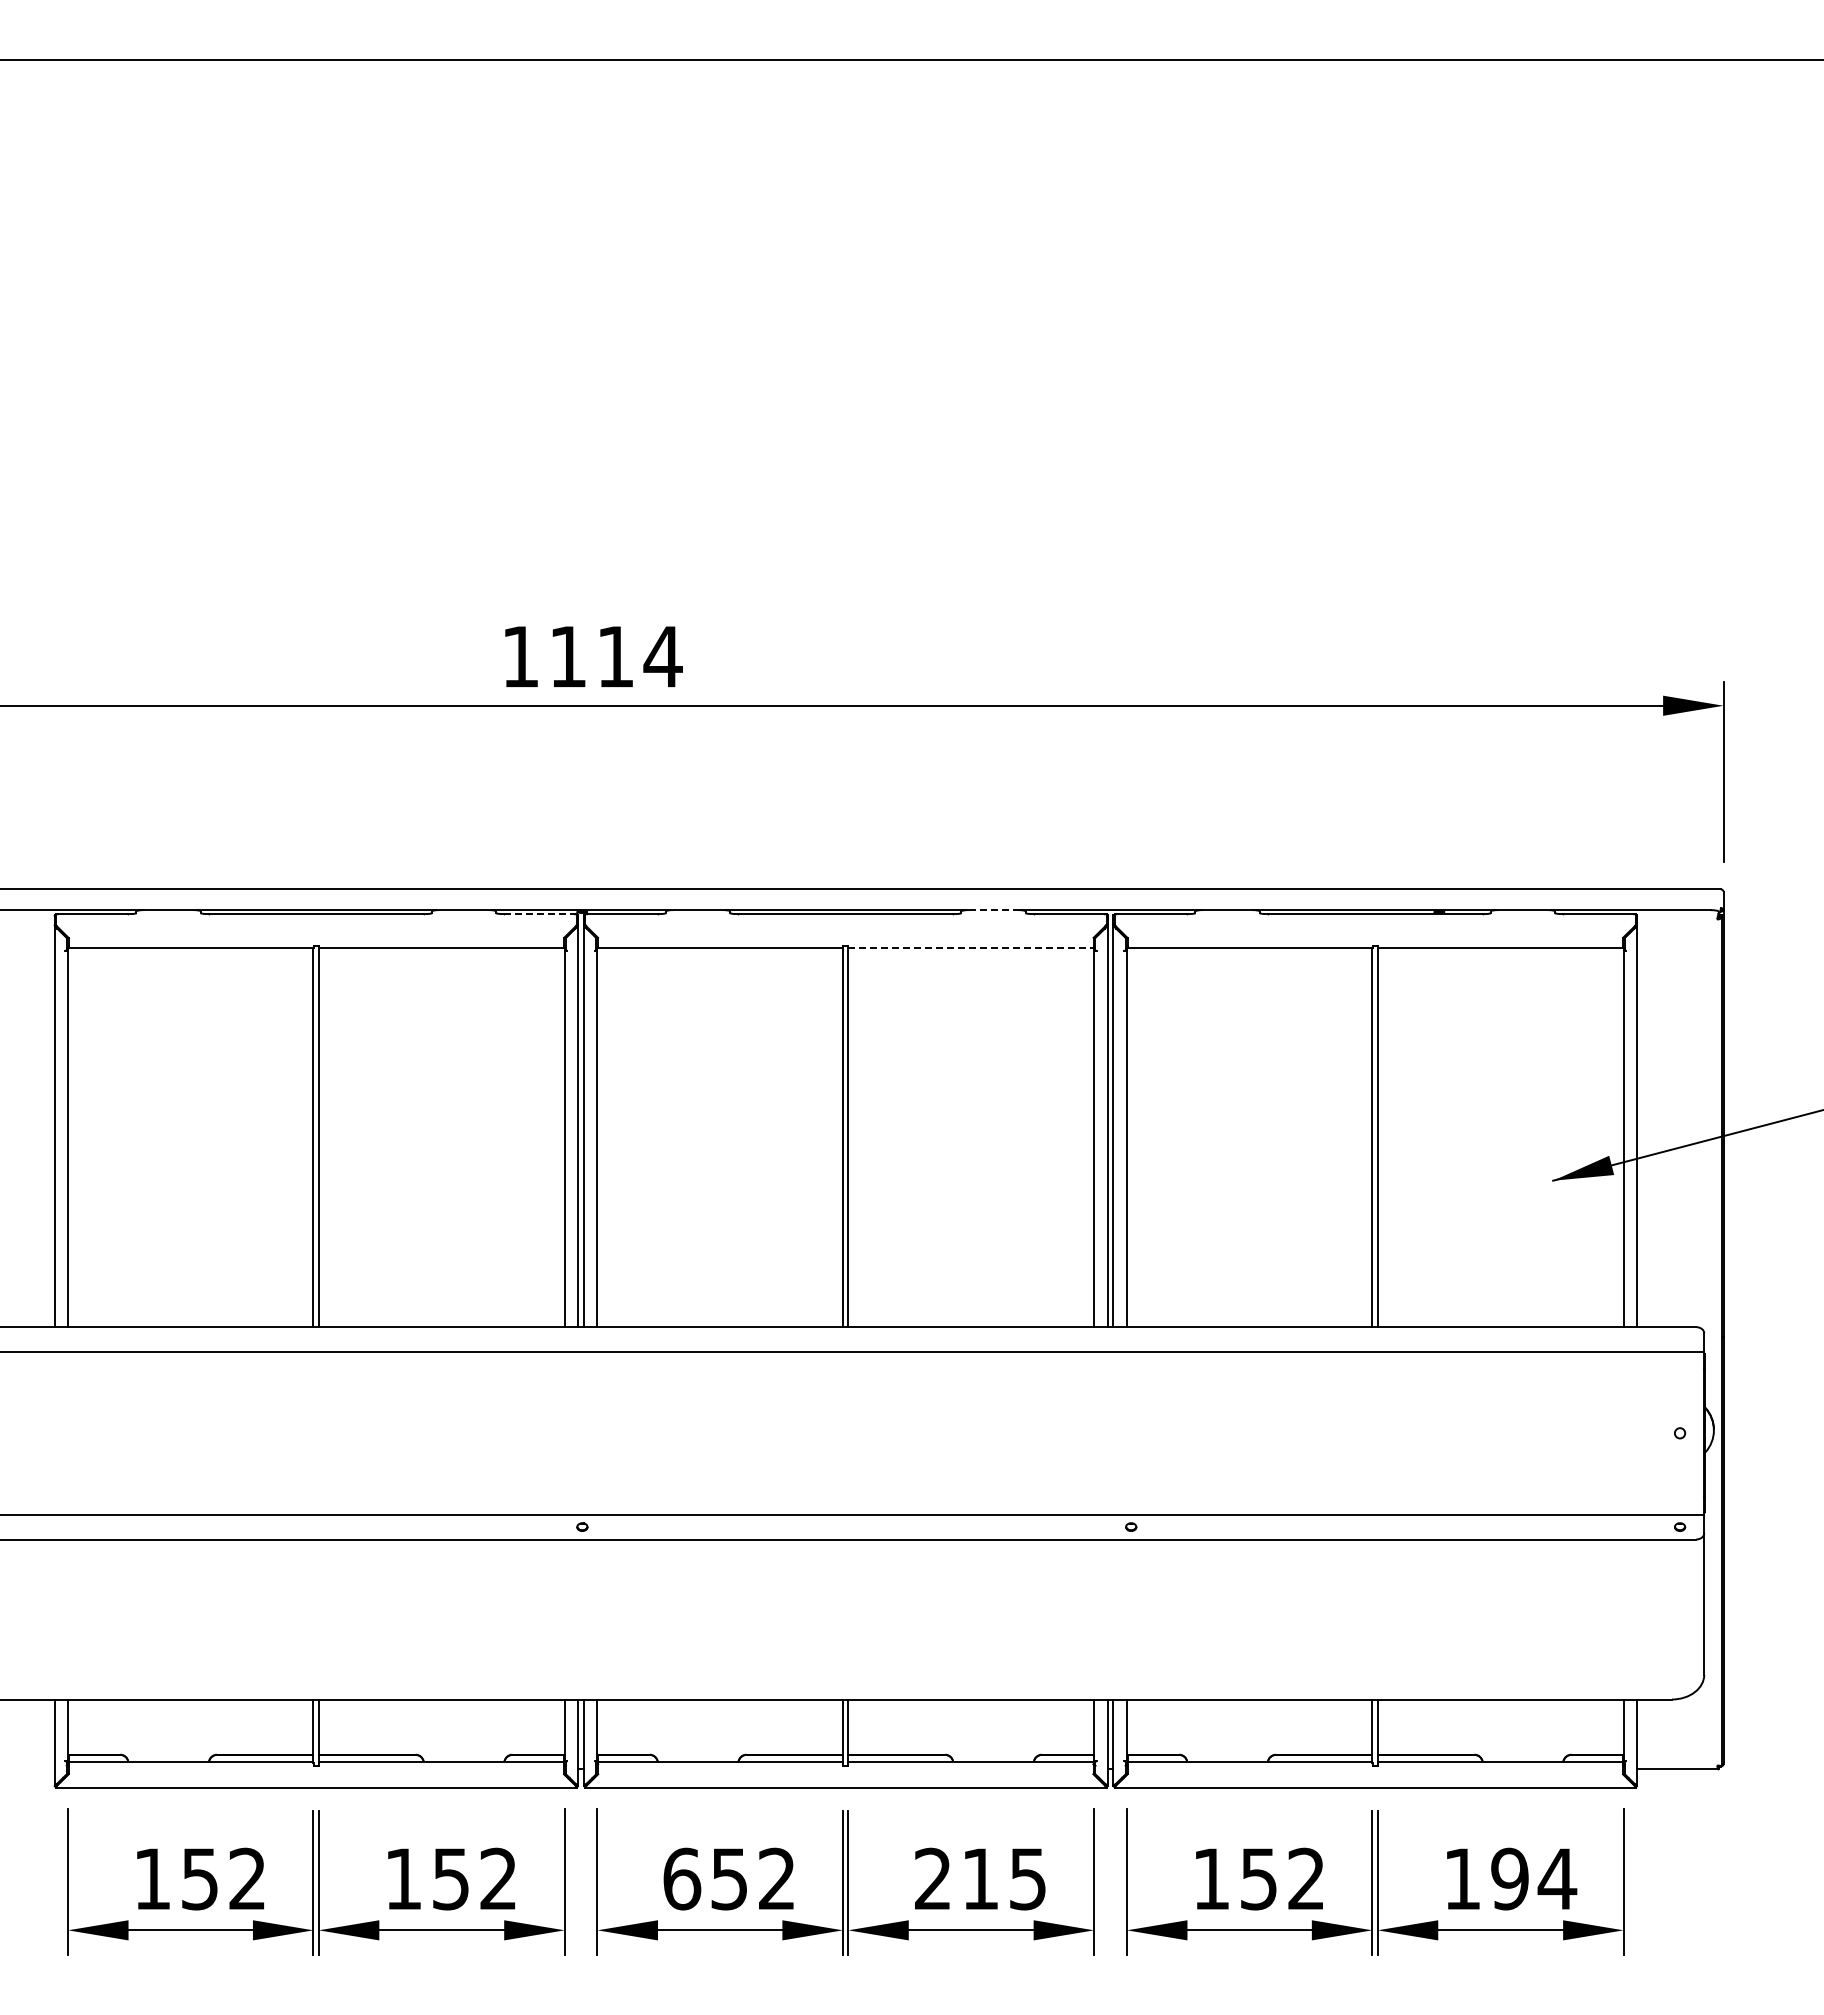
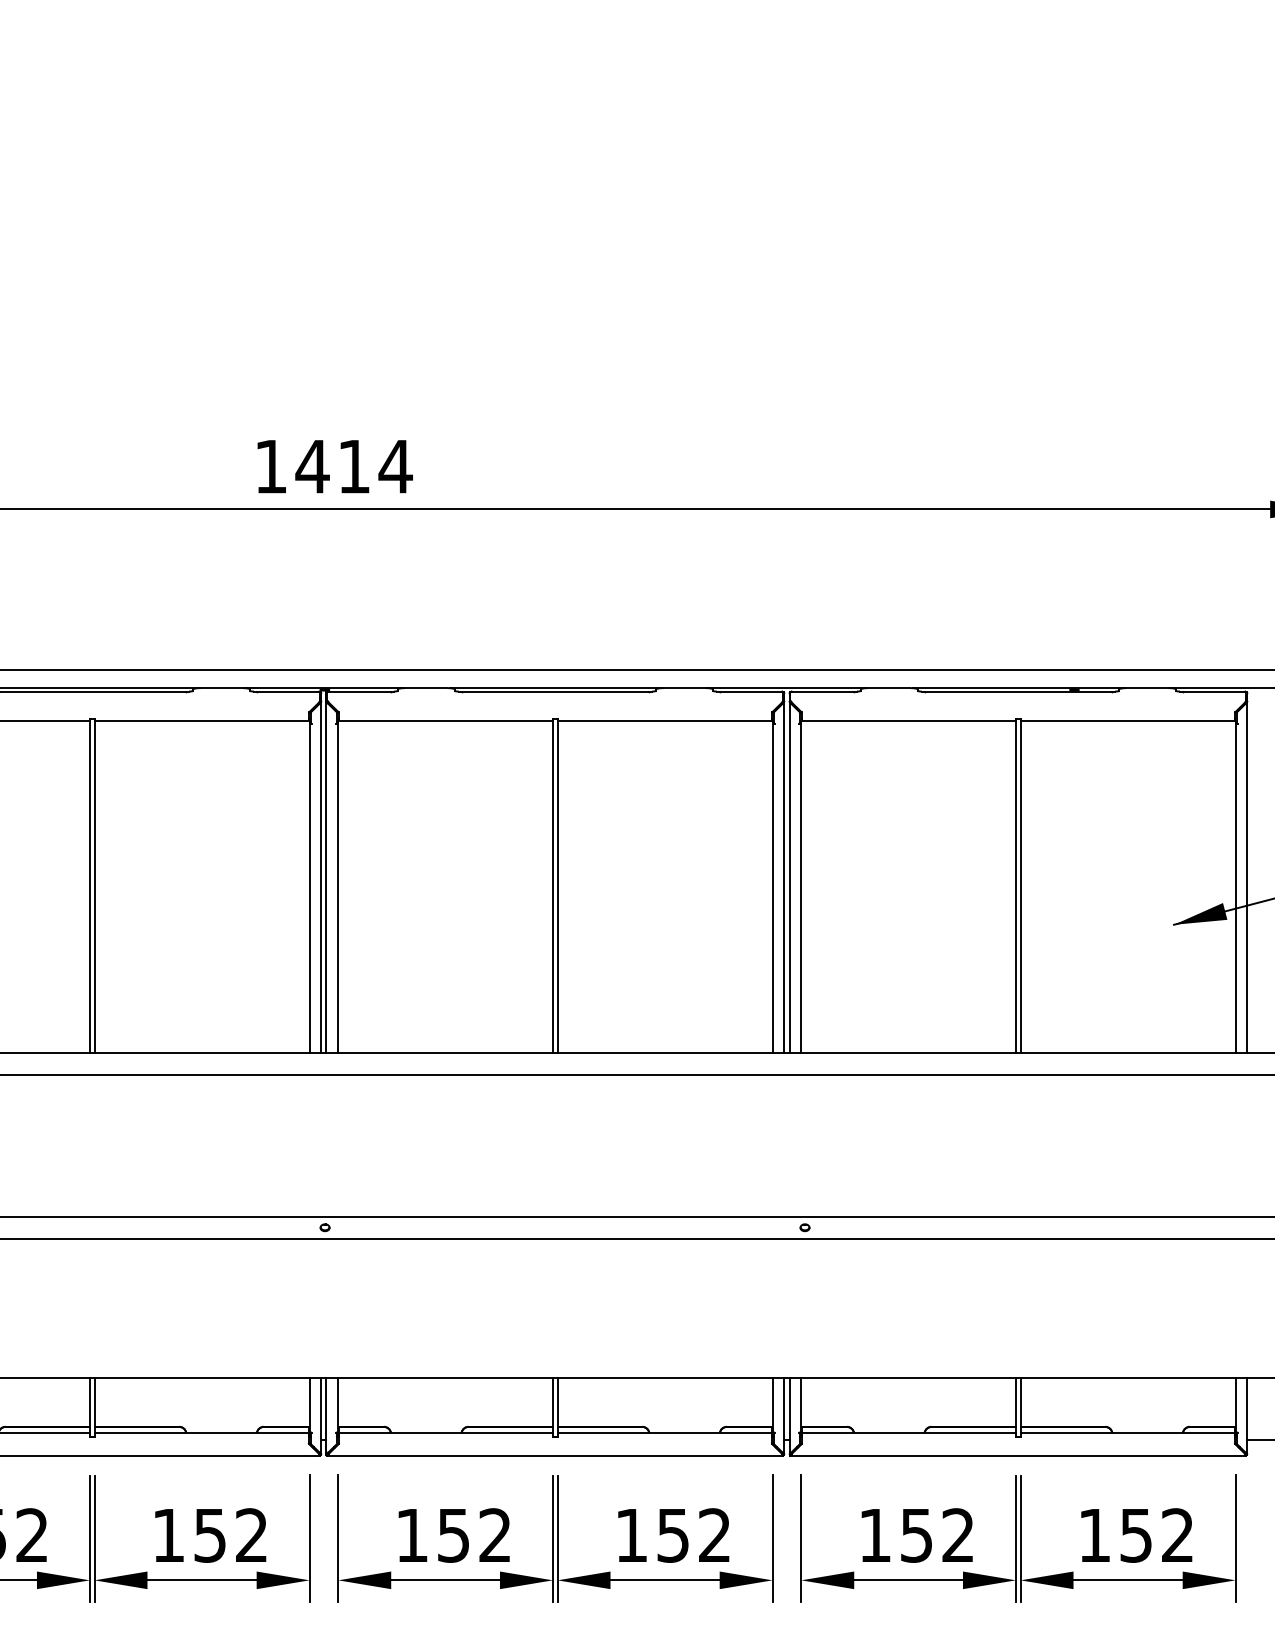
text: (567, 656) -> (312, 466), 1114 -> 1414
line: (994, 910) -> (685, 688), dashed -> solid
line: (540, 914) -> (288, 692), dashed -> solid
line: (970, 948) -> (664, 721), dashed -> solid
text: (682, 1878) -> (412, 1535), 652 -> 152
text: (980, 1878) -> (673, 1535), 215 -> 152
text: (1534, 1878) -> (1157, 1535), 194 -> 152

